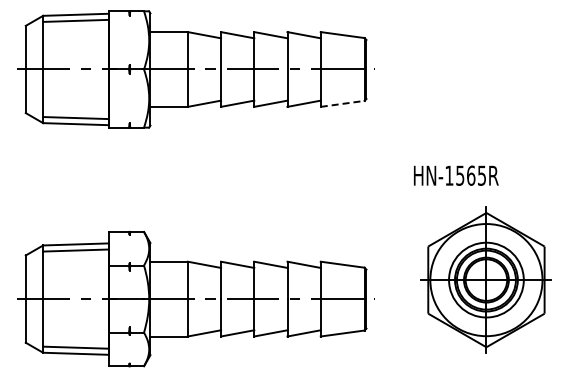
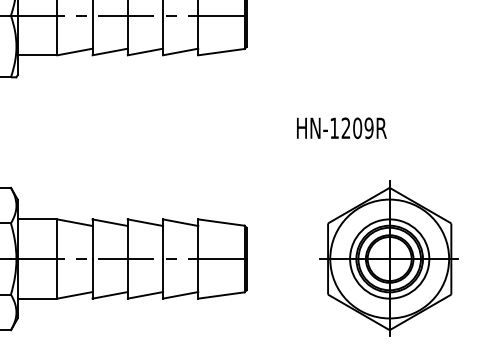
line: (343, 103) -> (222, 51), dashed -> solid
text: (471, 175) -> (357, 128), HN-1565R -> HN-1209R
part: (485, 279) -> (388, 258), moved

